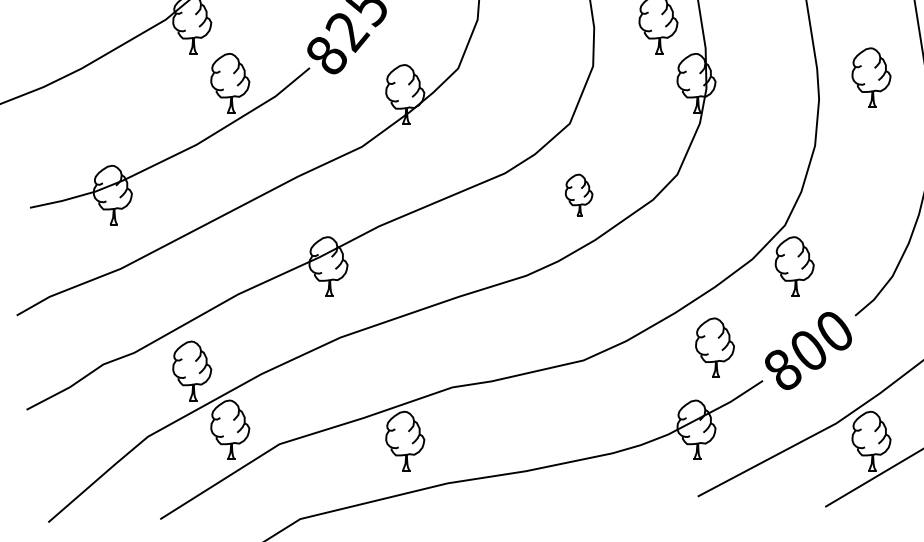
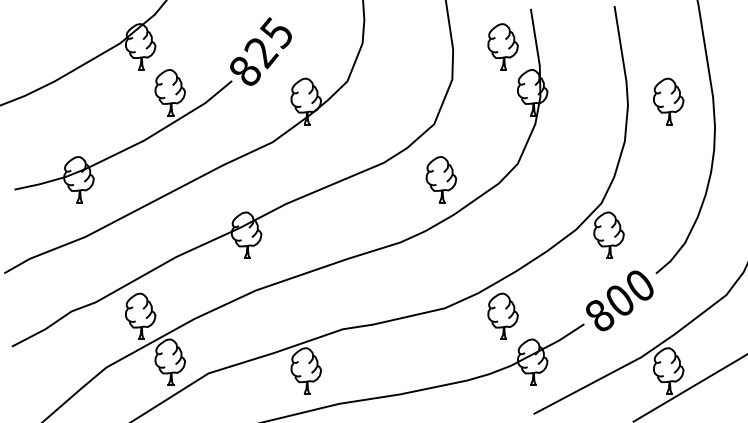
part: (871, 77) -> (668, 101), moved
part: (579, 194) -> (441, 179), size x1.43
part: (714, 346) -> (502, 315), moved

